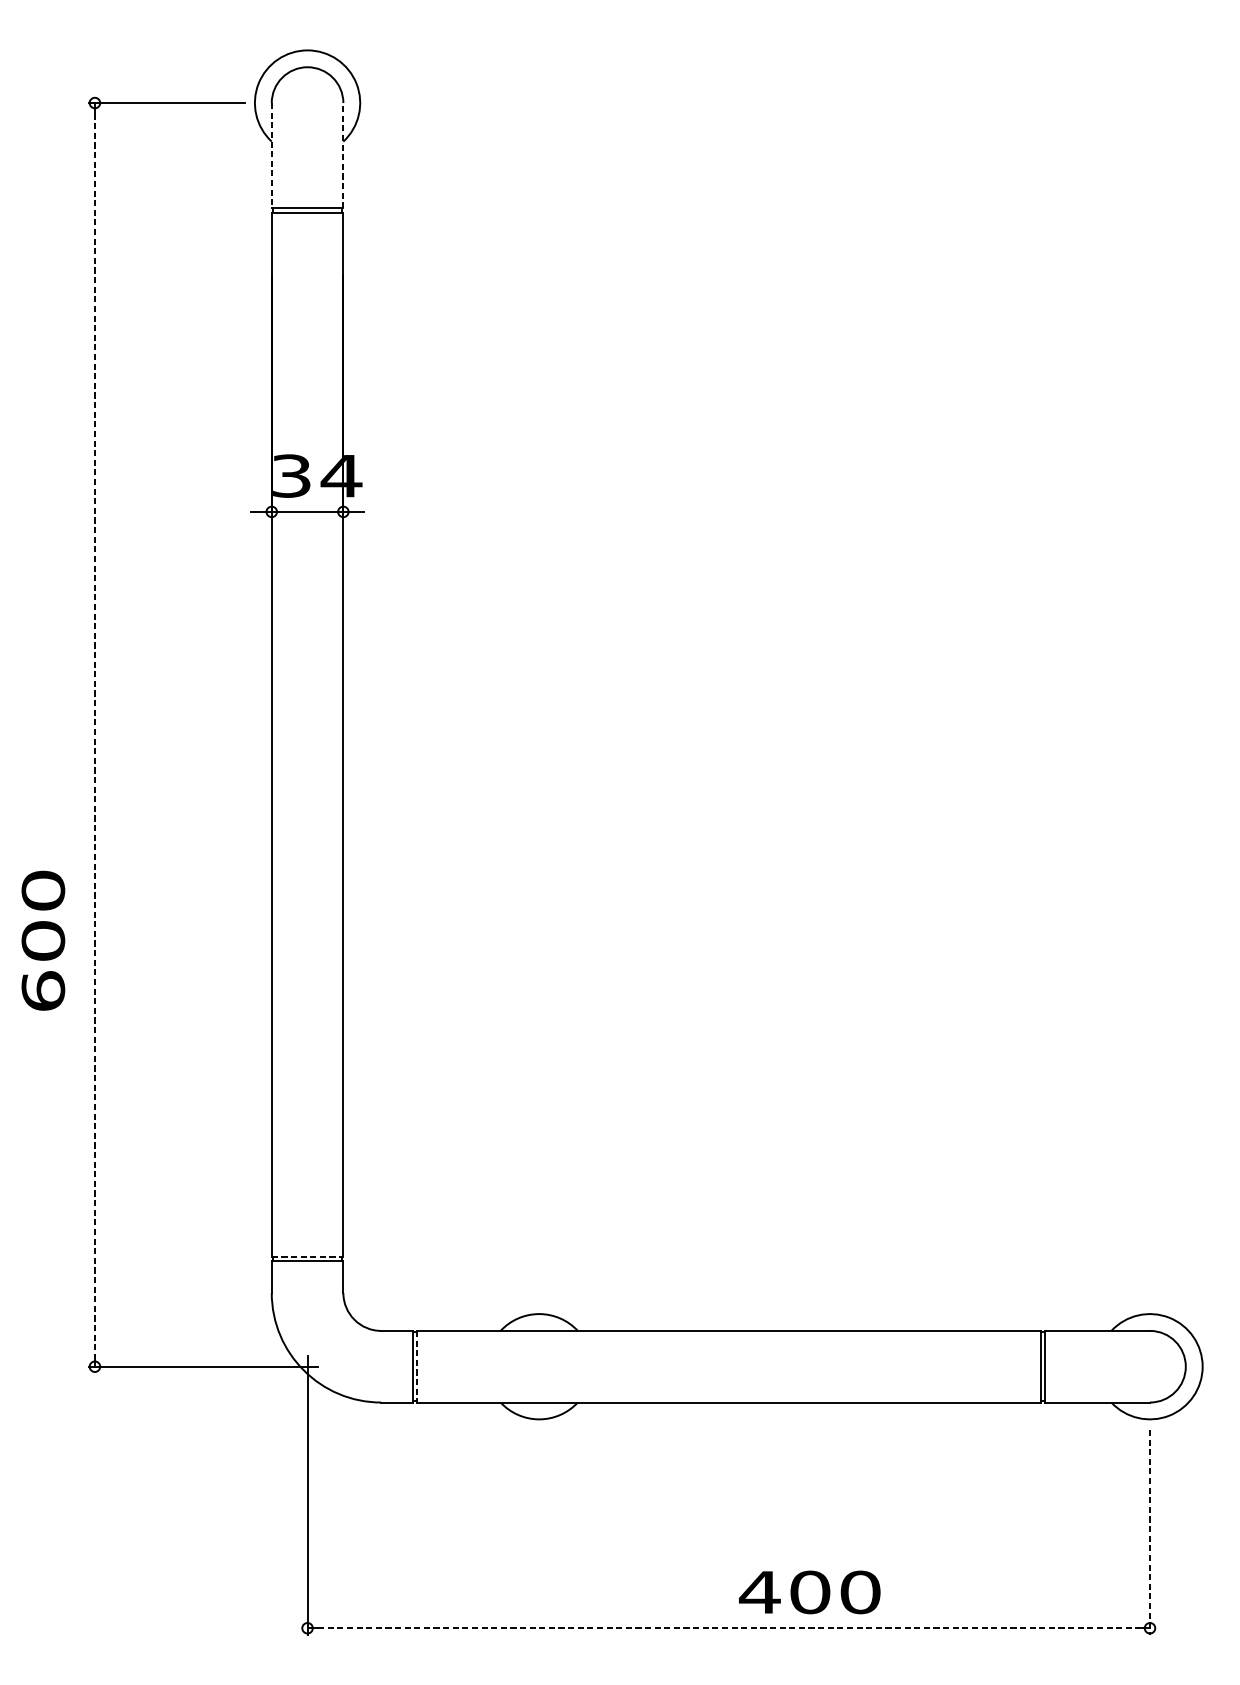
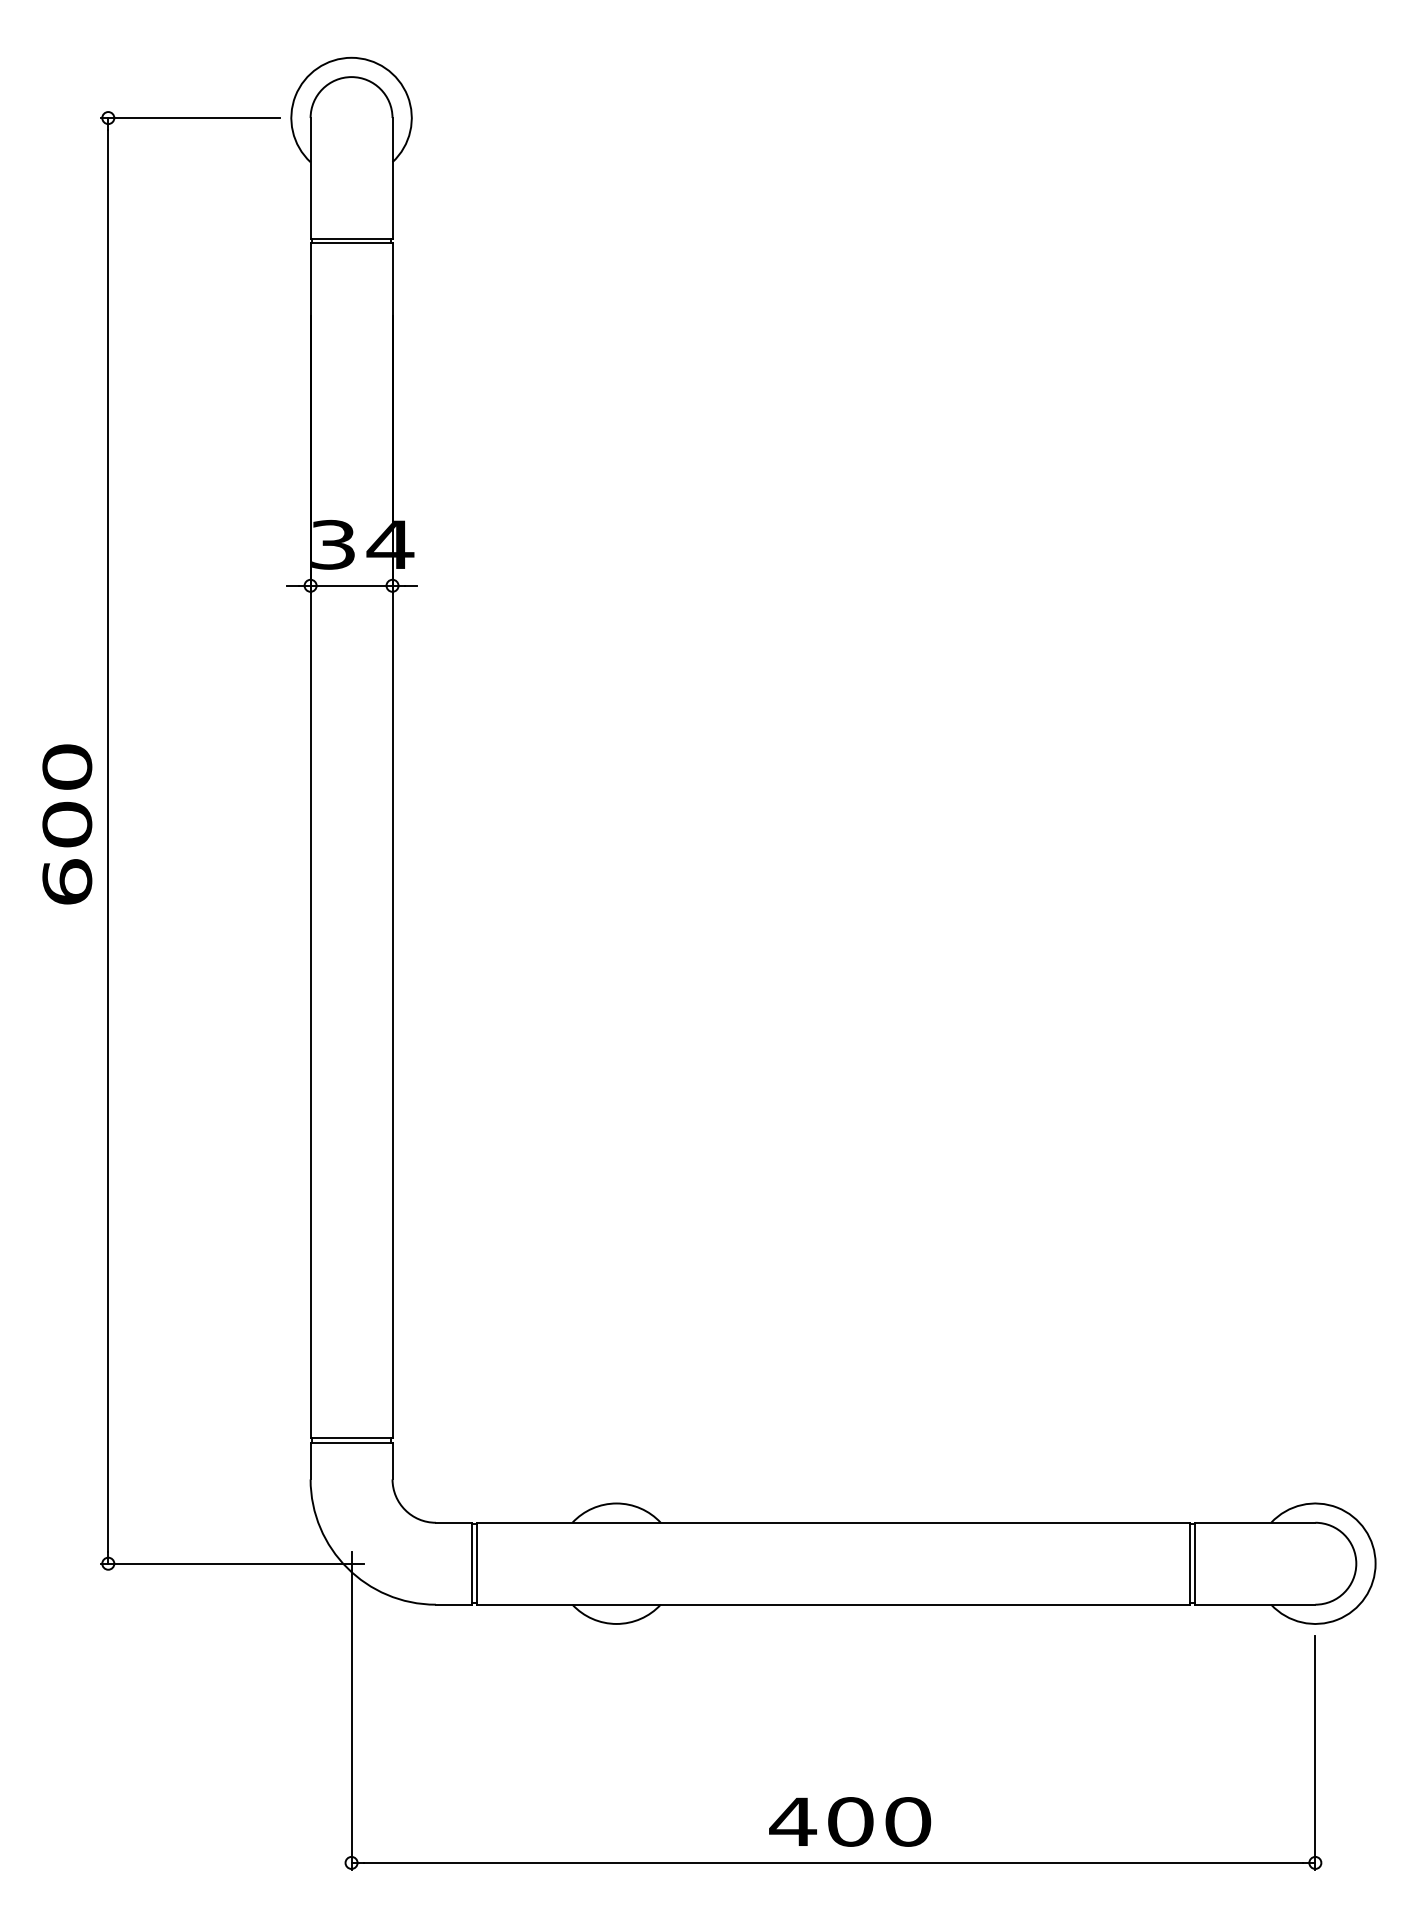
line: (271, 155) -> (310, 178), dashed -> solid
line: (343, 155) -> (392, 177), dashed -> solid
line: (95, 734) -> (108, 840), dashed -> solid
text: (43, 940) -> (67, 824), moved
line: (307, 1257) -> (351, 1438), dashed -> solid
line: (416, 1366) -> (476, 1563), dashed -> solid
line: (1150, 1532) -> (1315, 1753), dashed -> solid
text: (810, 1592) -> (850, 1821), moved
line: (728, 1627) -> (833, 1862), dashed -> solid

